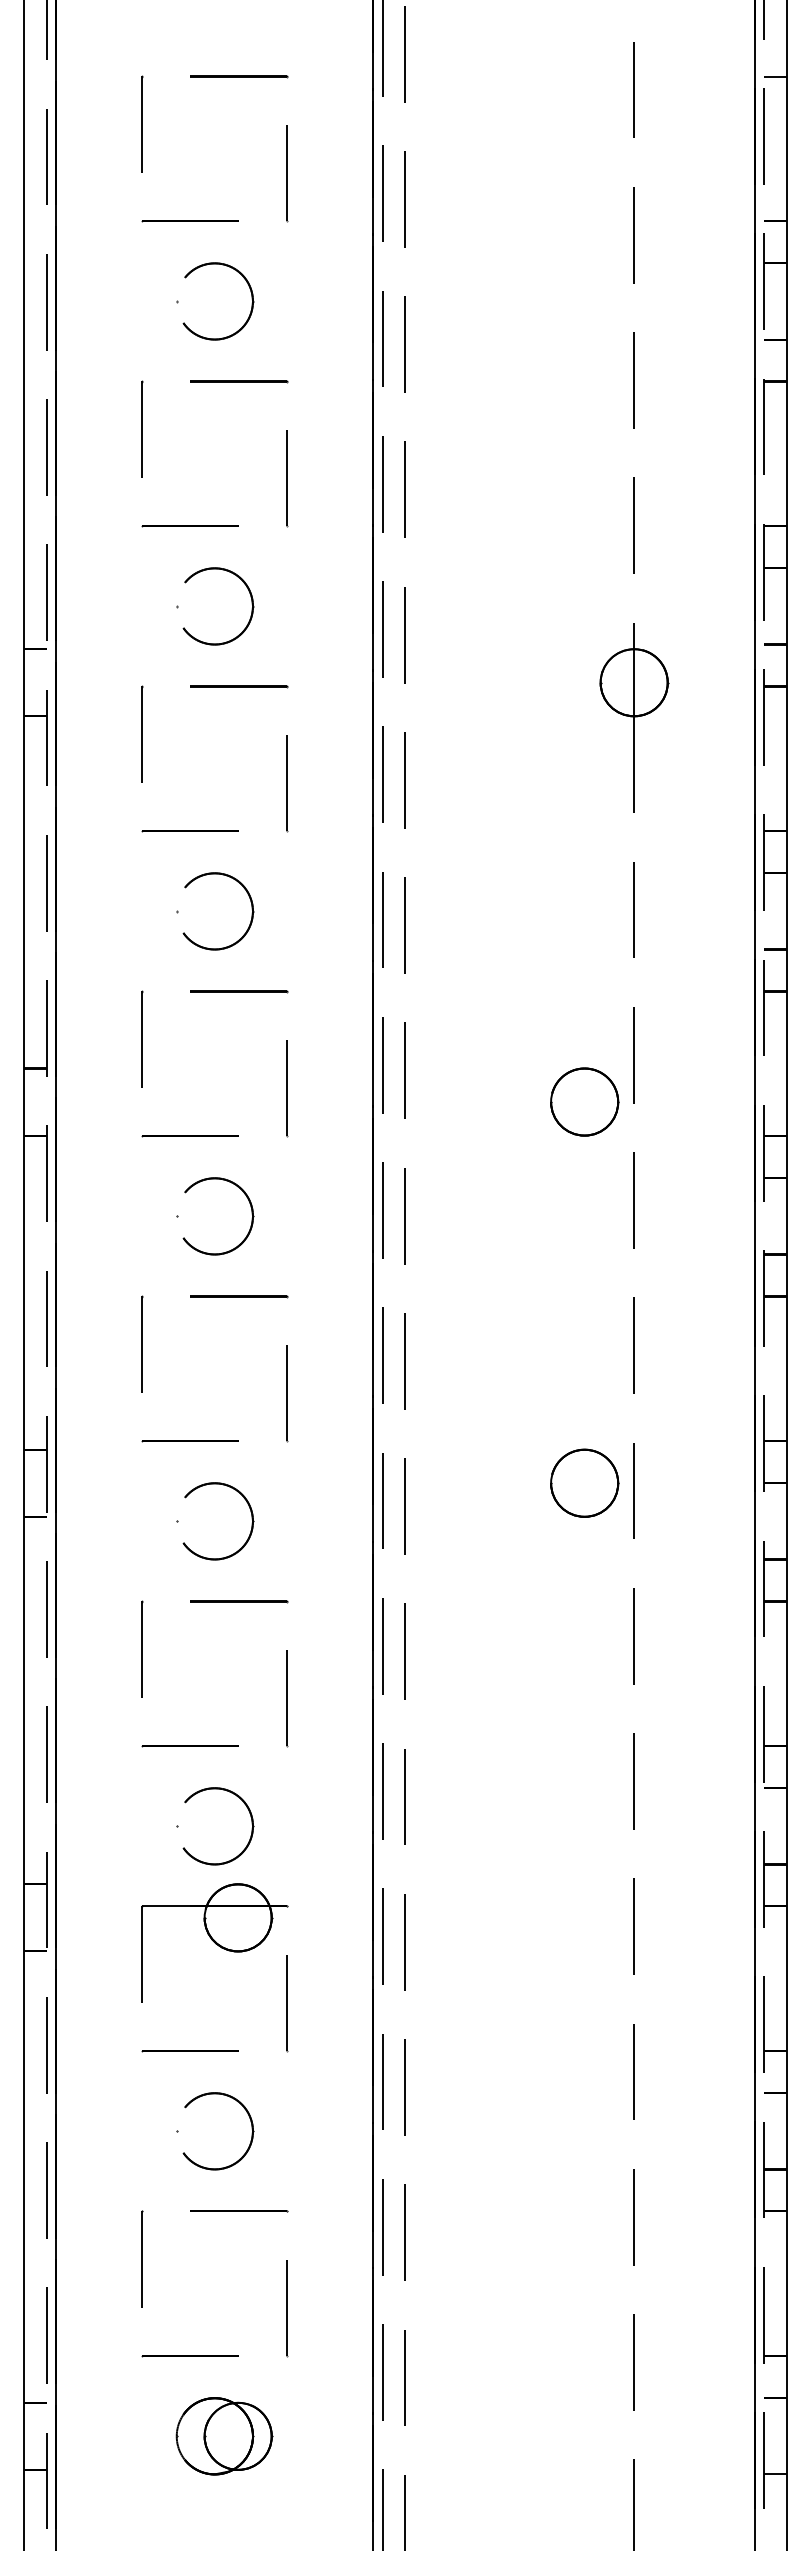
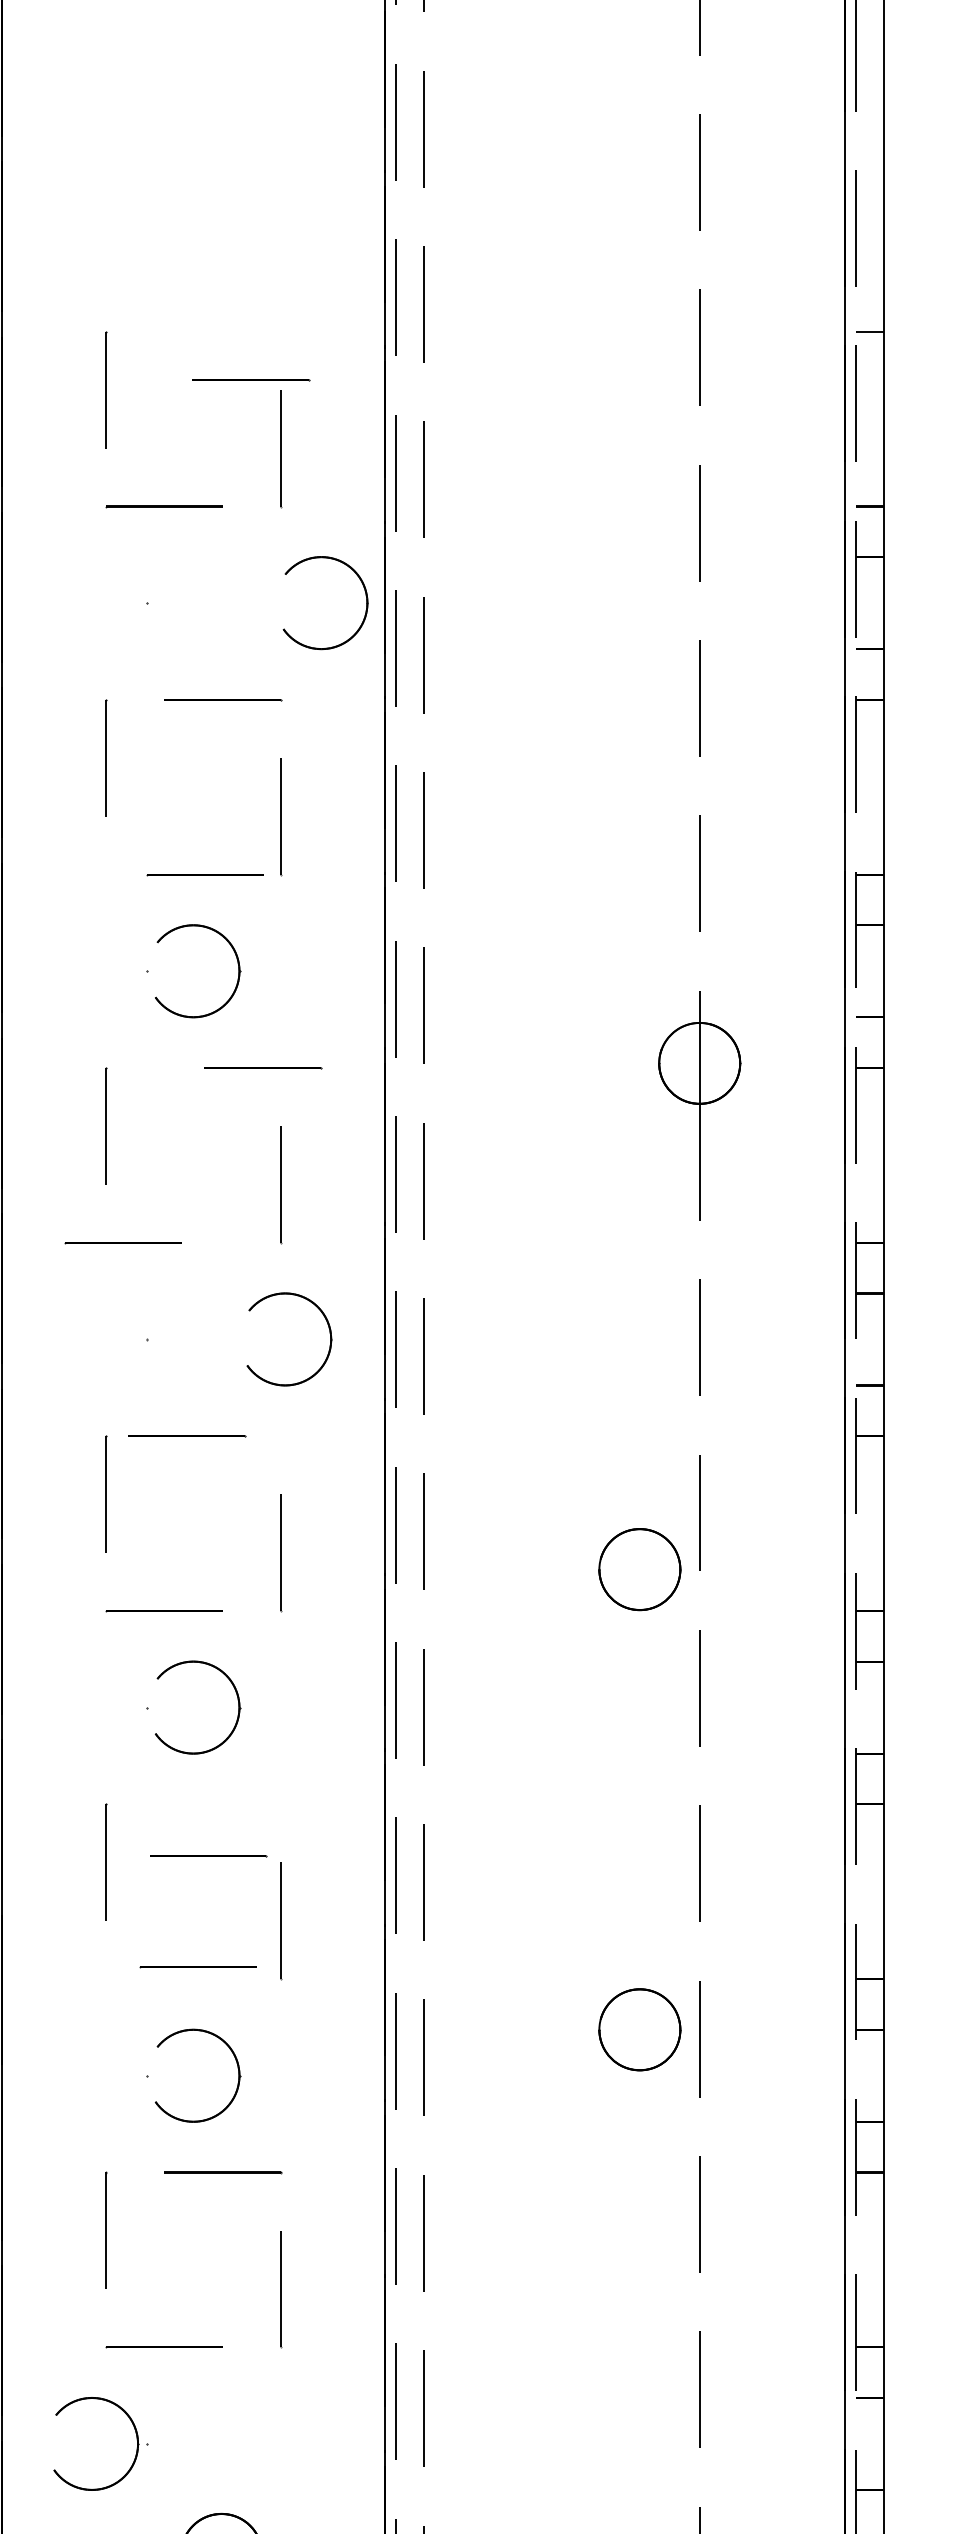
line: (239, 76) -> (250, 379), moved
part: (251, 299) -> (365, 600), moved
line: (189, 526) -> (203, 874), moved
line: (239, 686) -> (263, 1067), moved
line: (189, 831) -> (121, 1242), moved
part: (251, 909) -> (329, 1337), moved
line: (239, 991) -> (187, 1436), moved
line: (239, 1296) -> (208, 1856), moved
line: (189, 1441) -> (196, 1967), moved
part: (251, 1824) -> (136, 2441), moved

